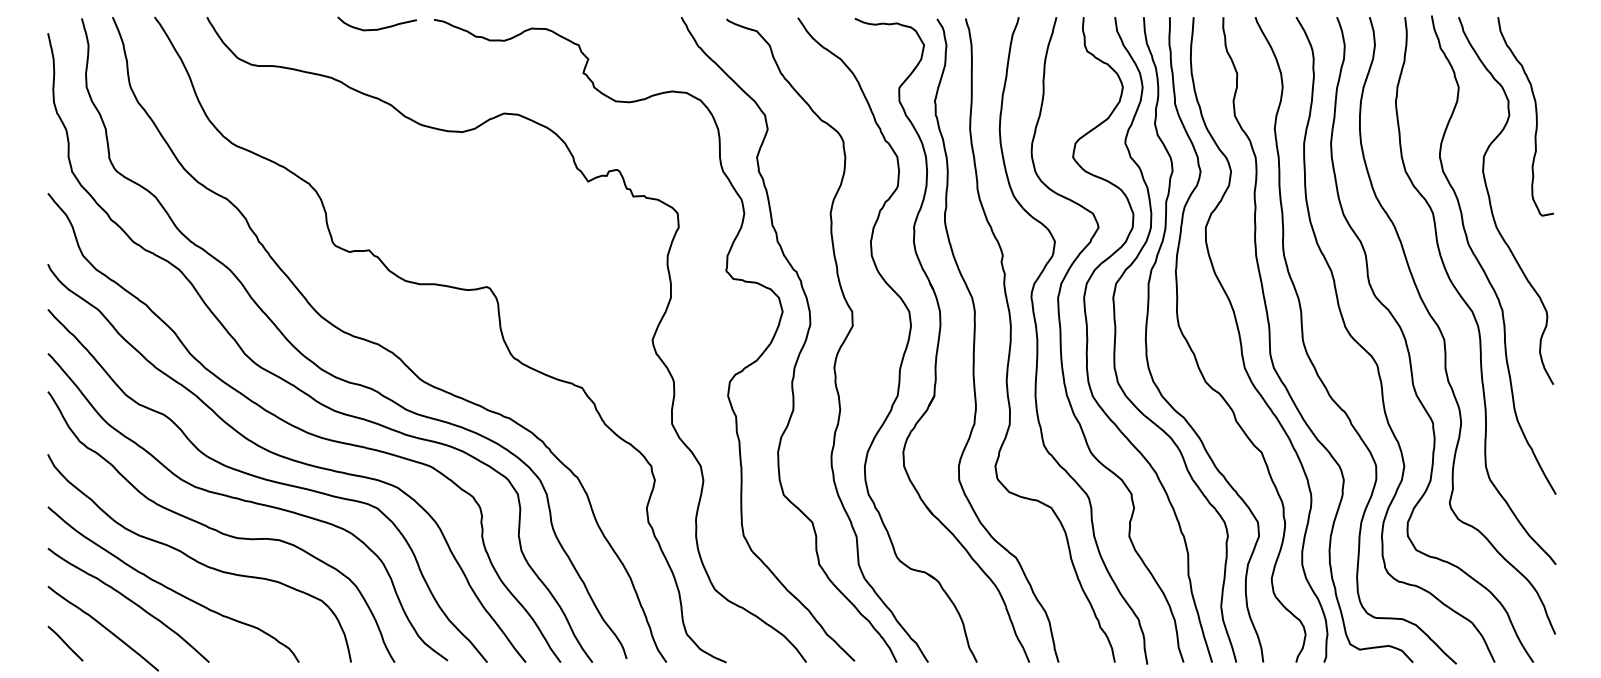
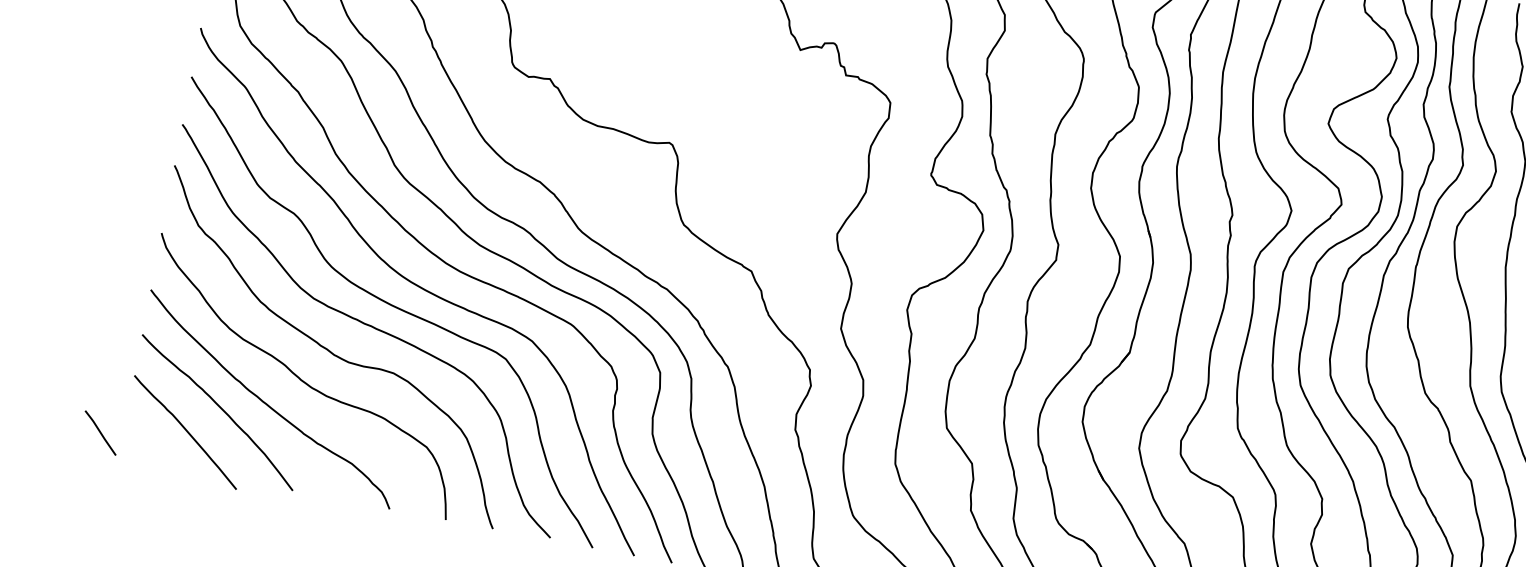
line: (65, 643) -> (100, 432), moved

